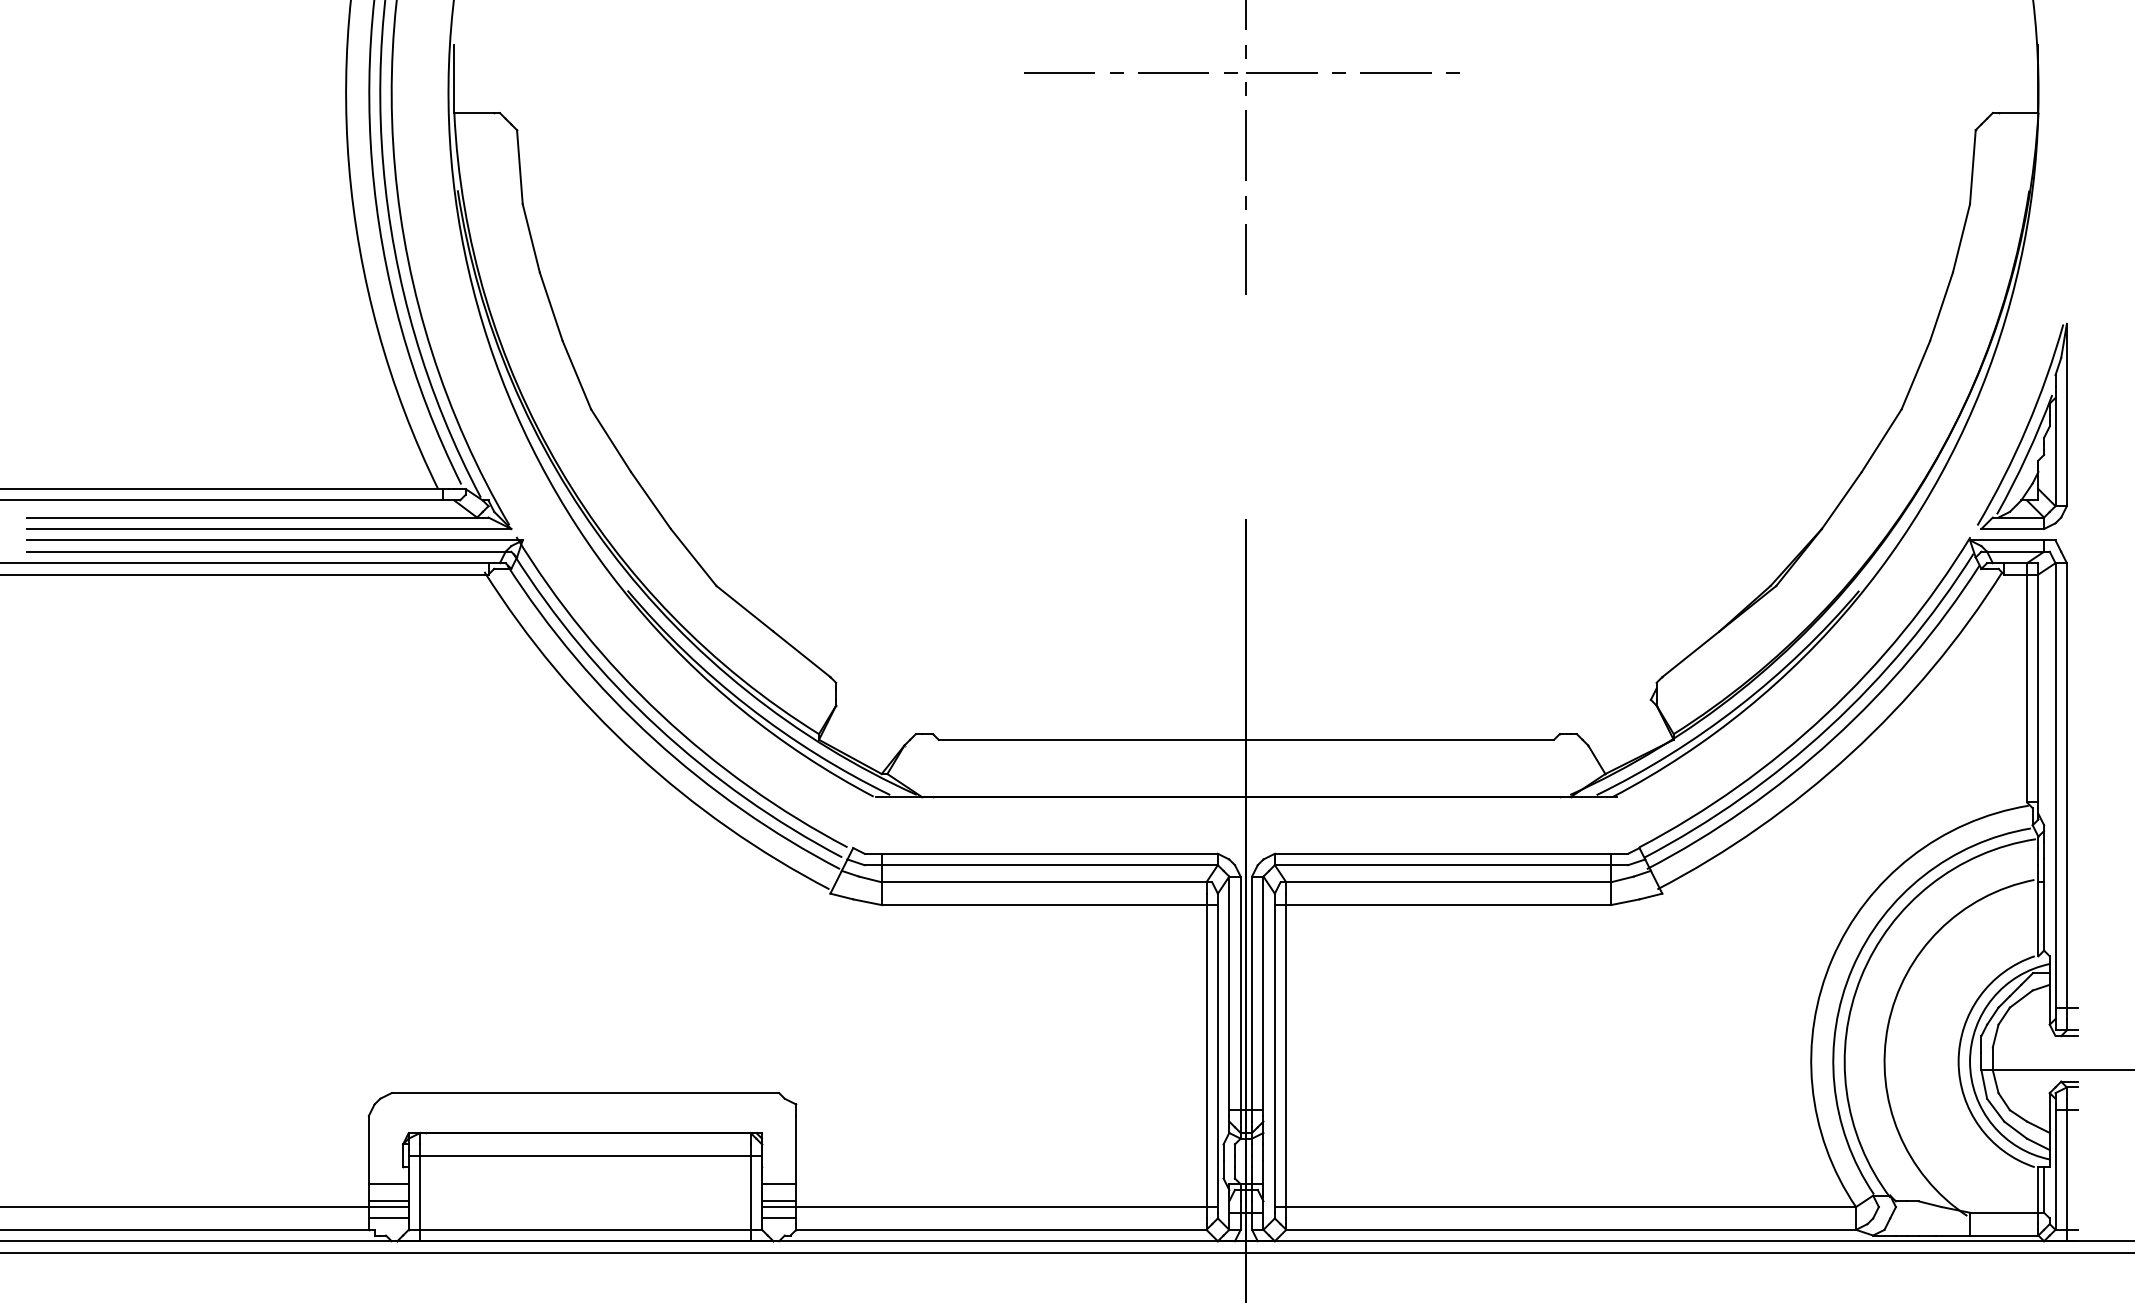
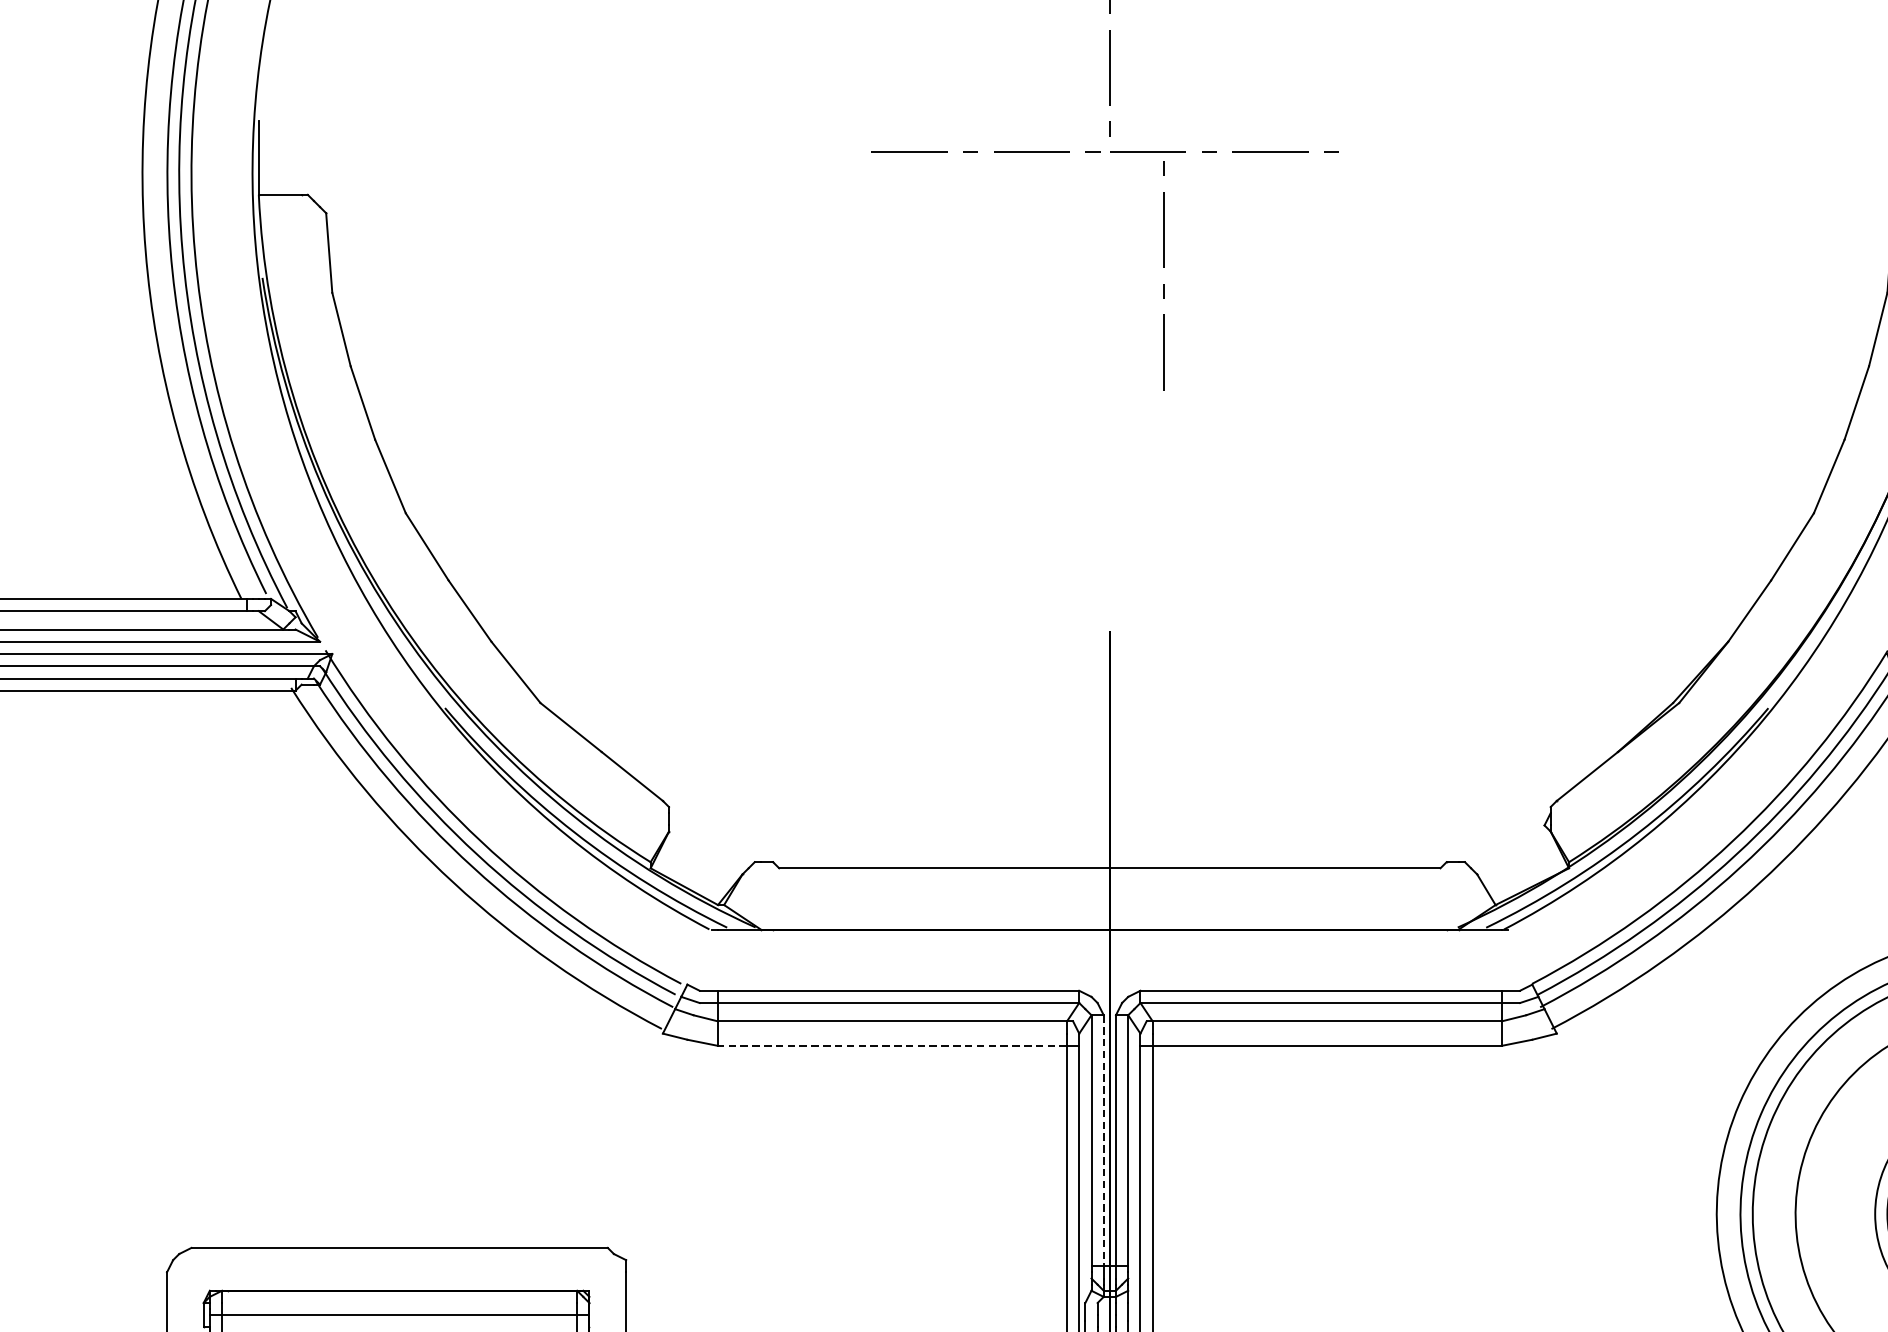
line: (1245, 180) -> (1162, 267), moved
line: (1043, 905) -> (891, 1046), solid -> dashed
line: (1240, 993) -> (1103, 1140), solid -> dashed

